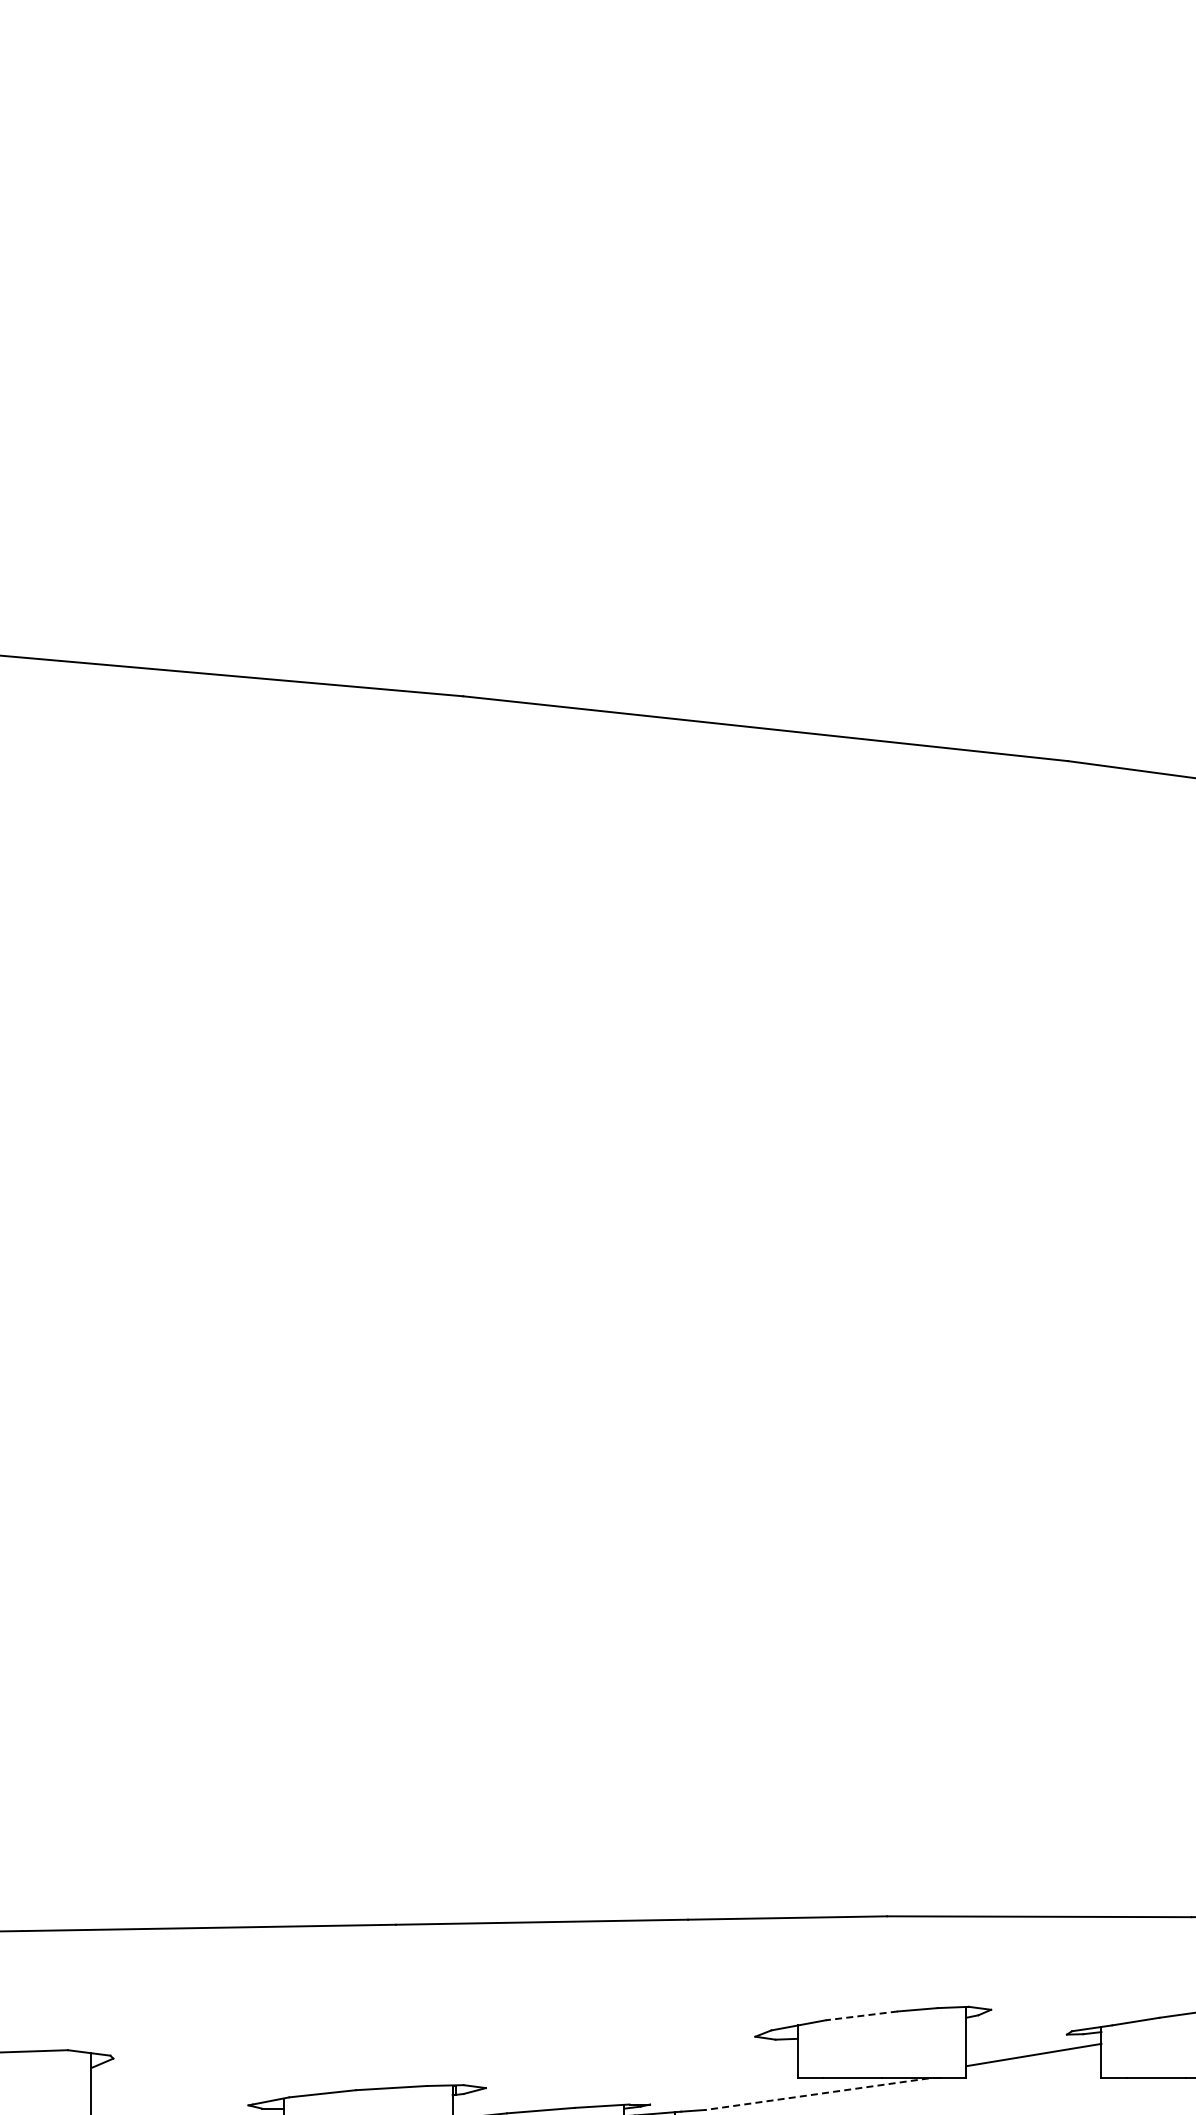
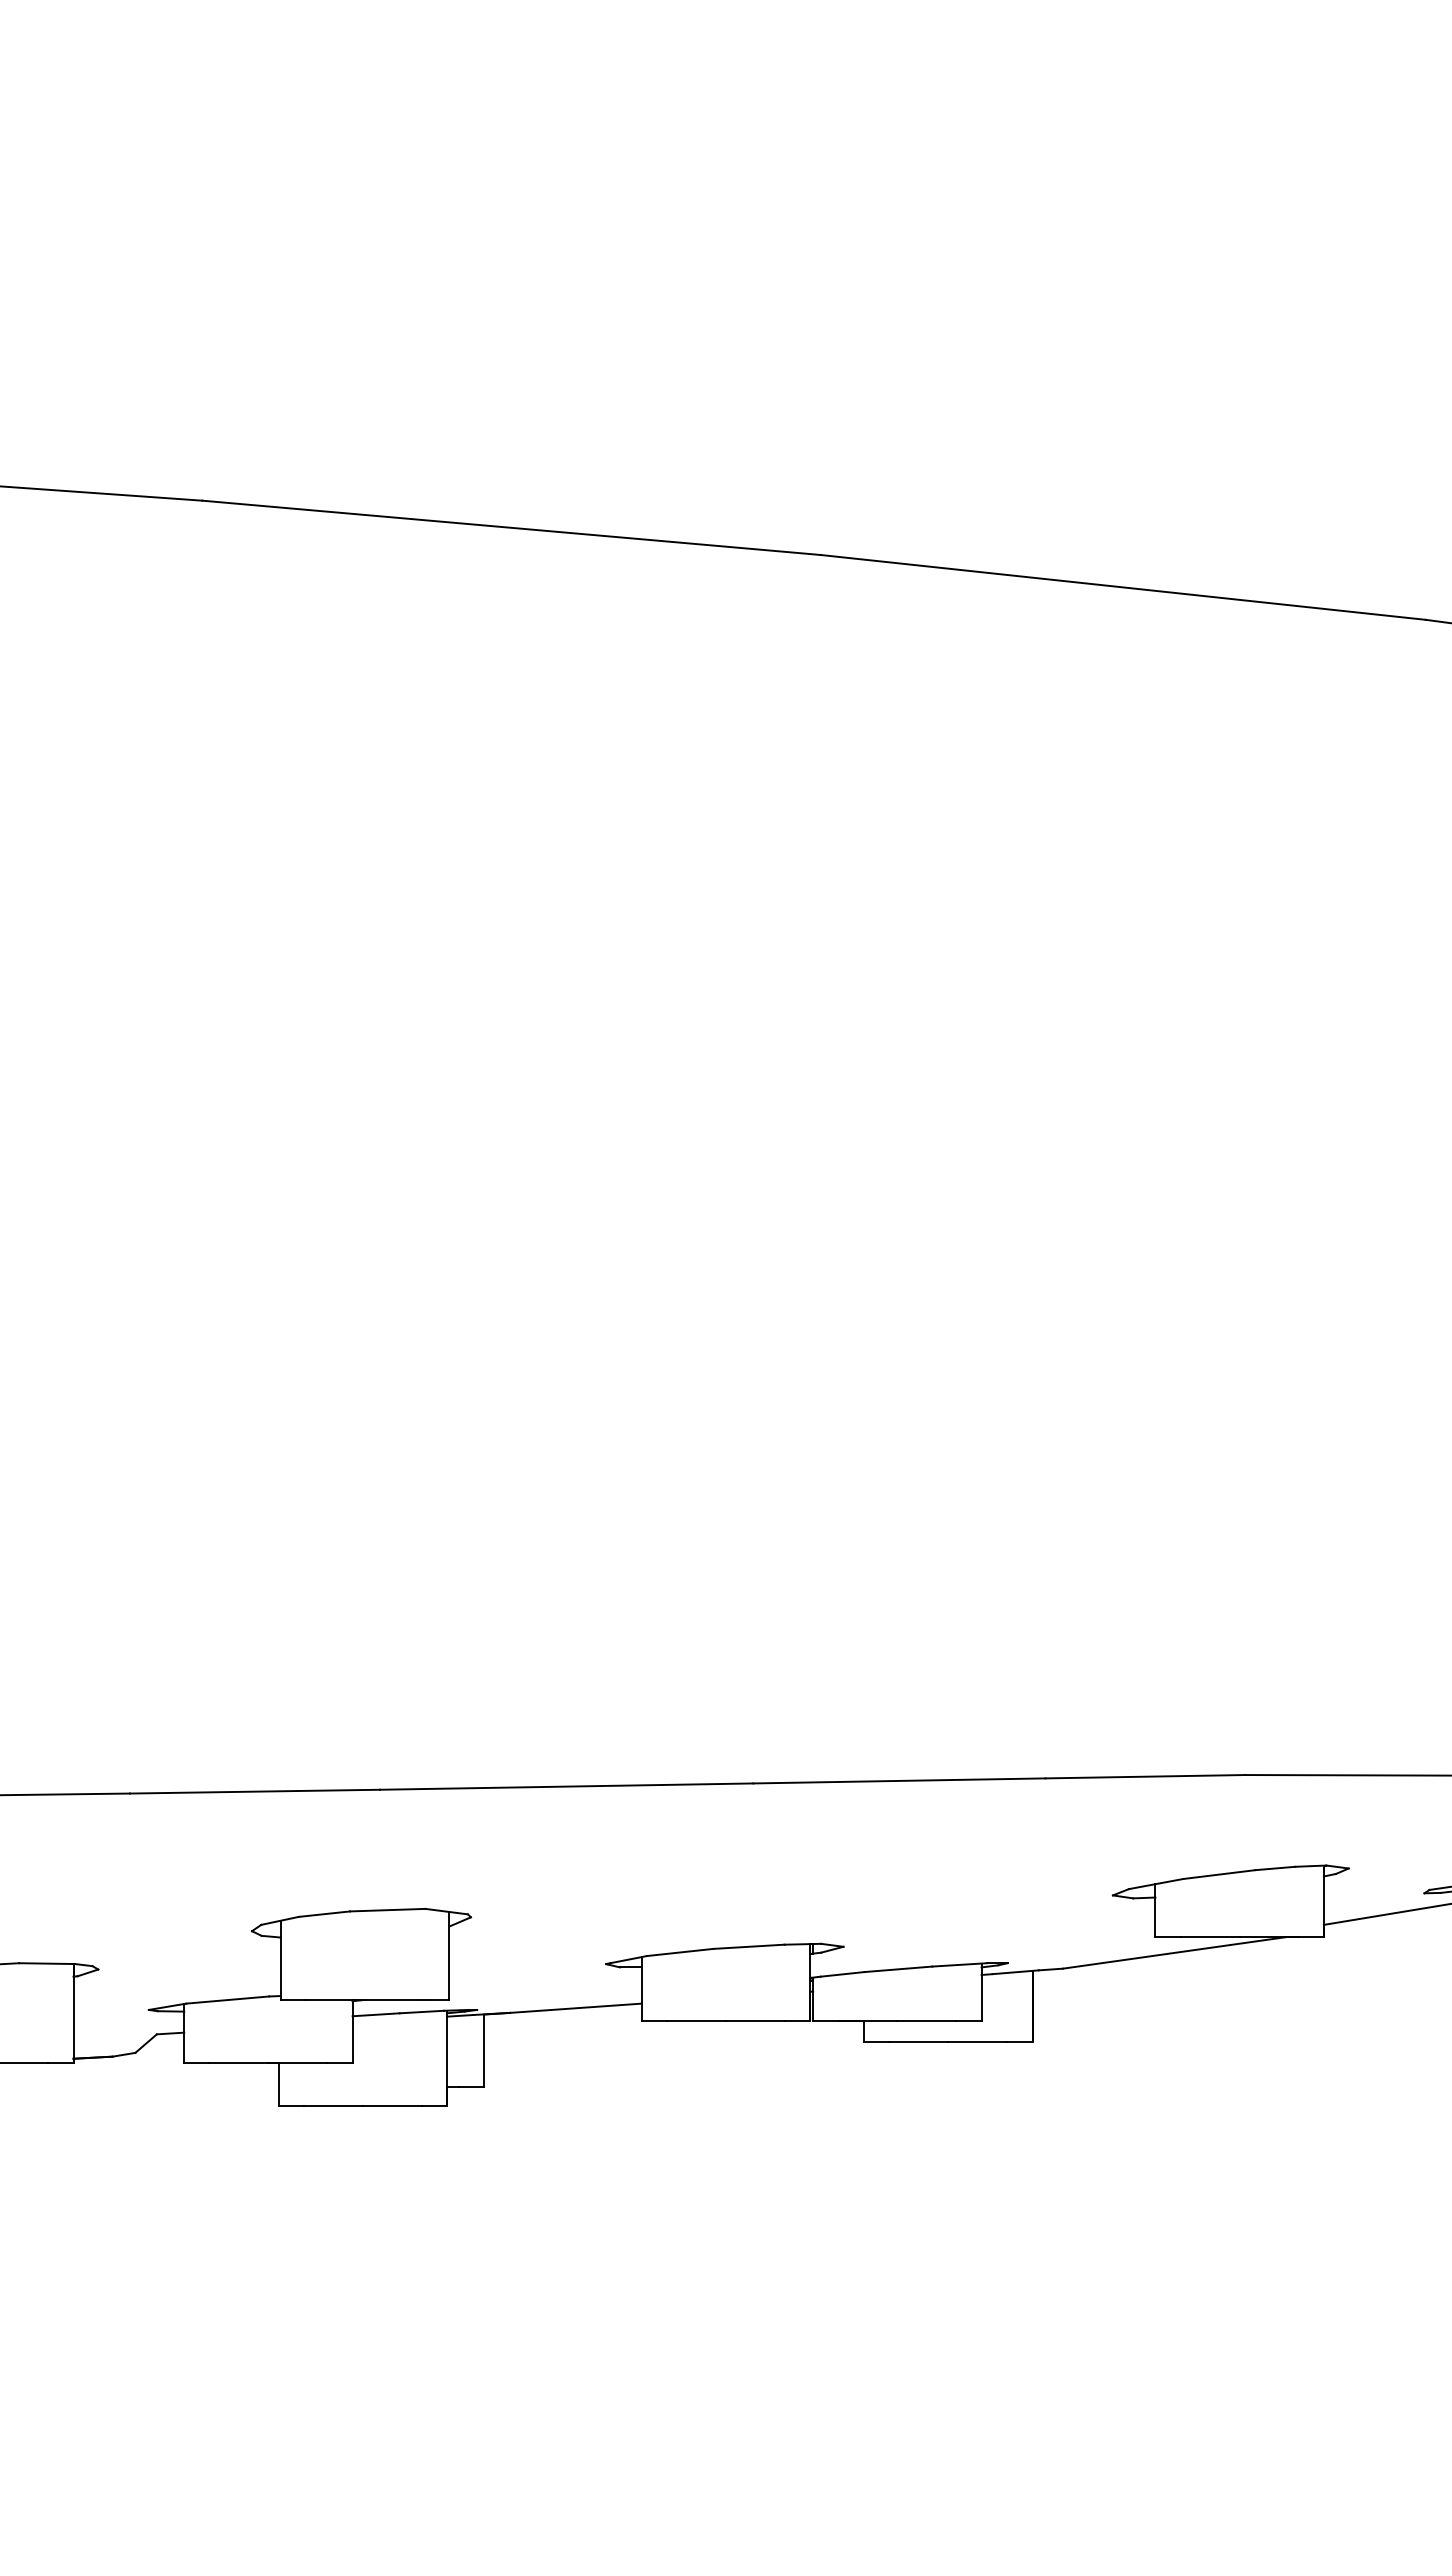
line: (860, 2015) -> (1218, 1874), dashed -> solid
line: (816, 2093) -> (1174, 1952), dashed -> solid

